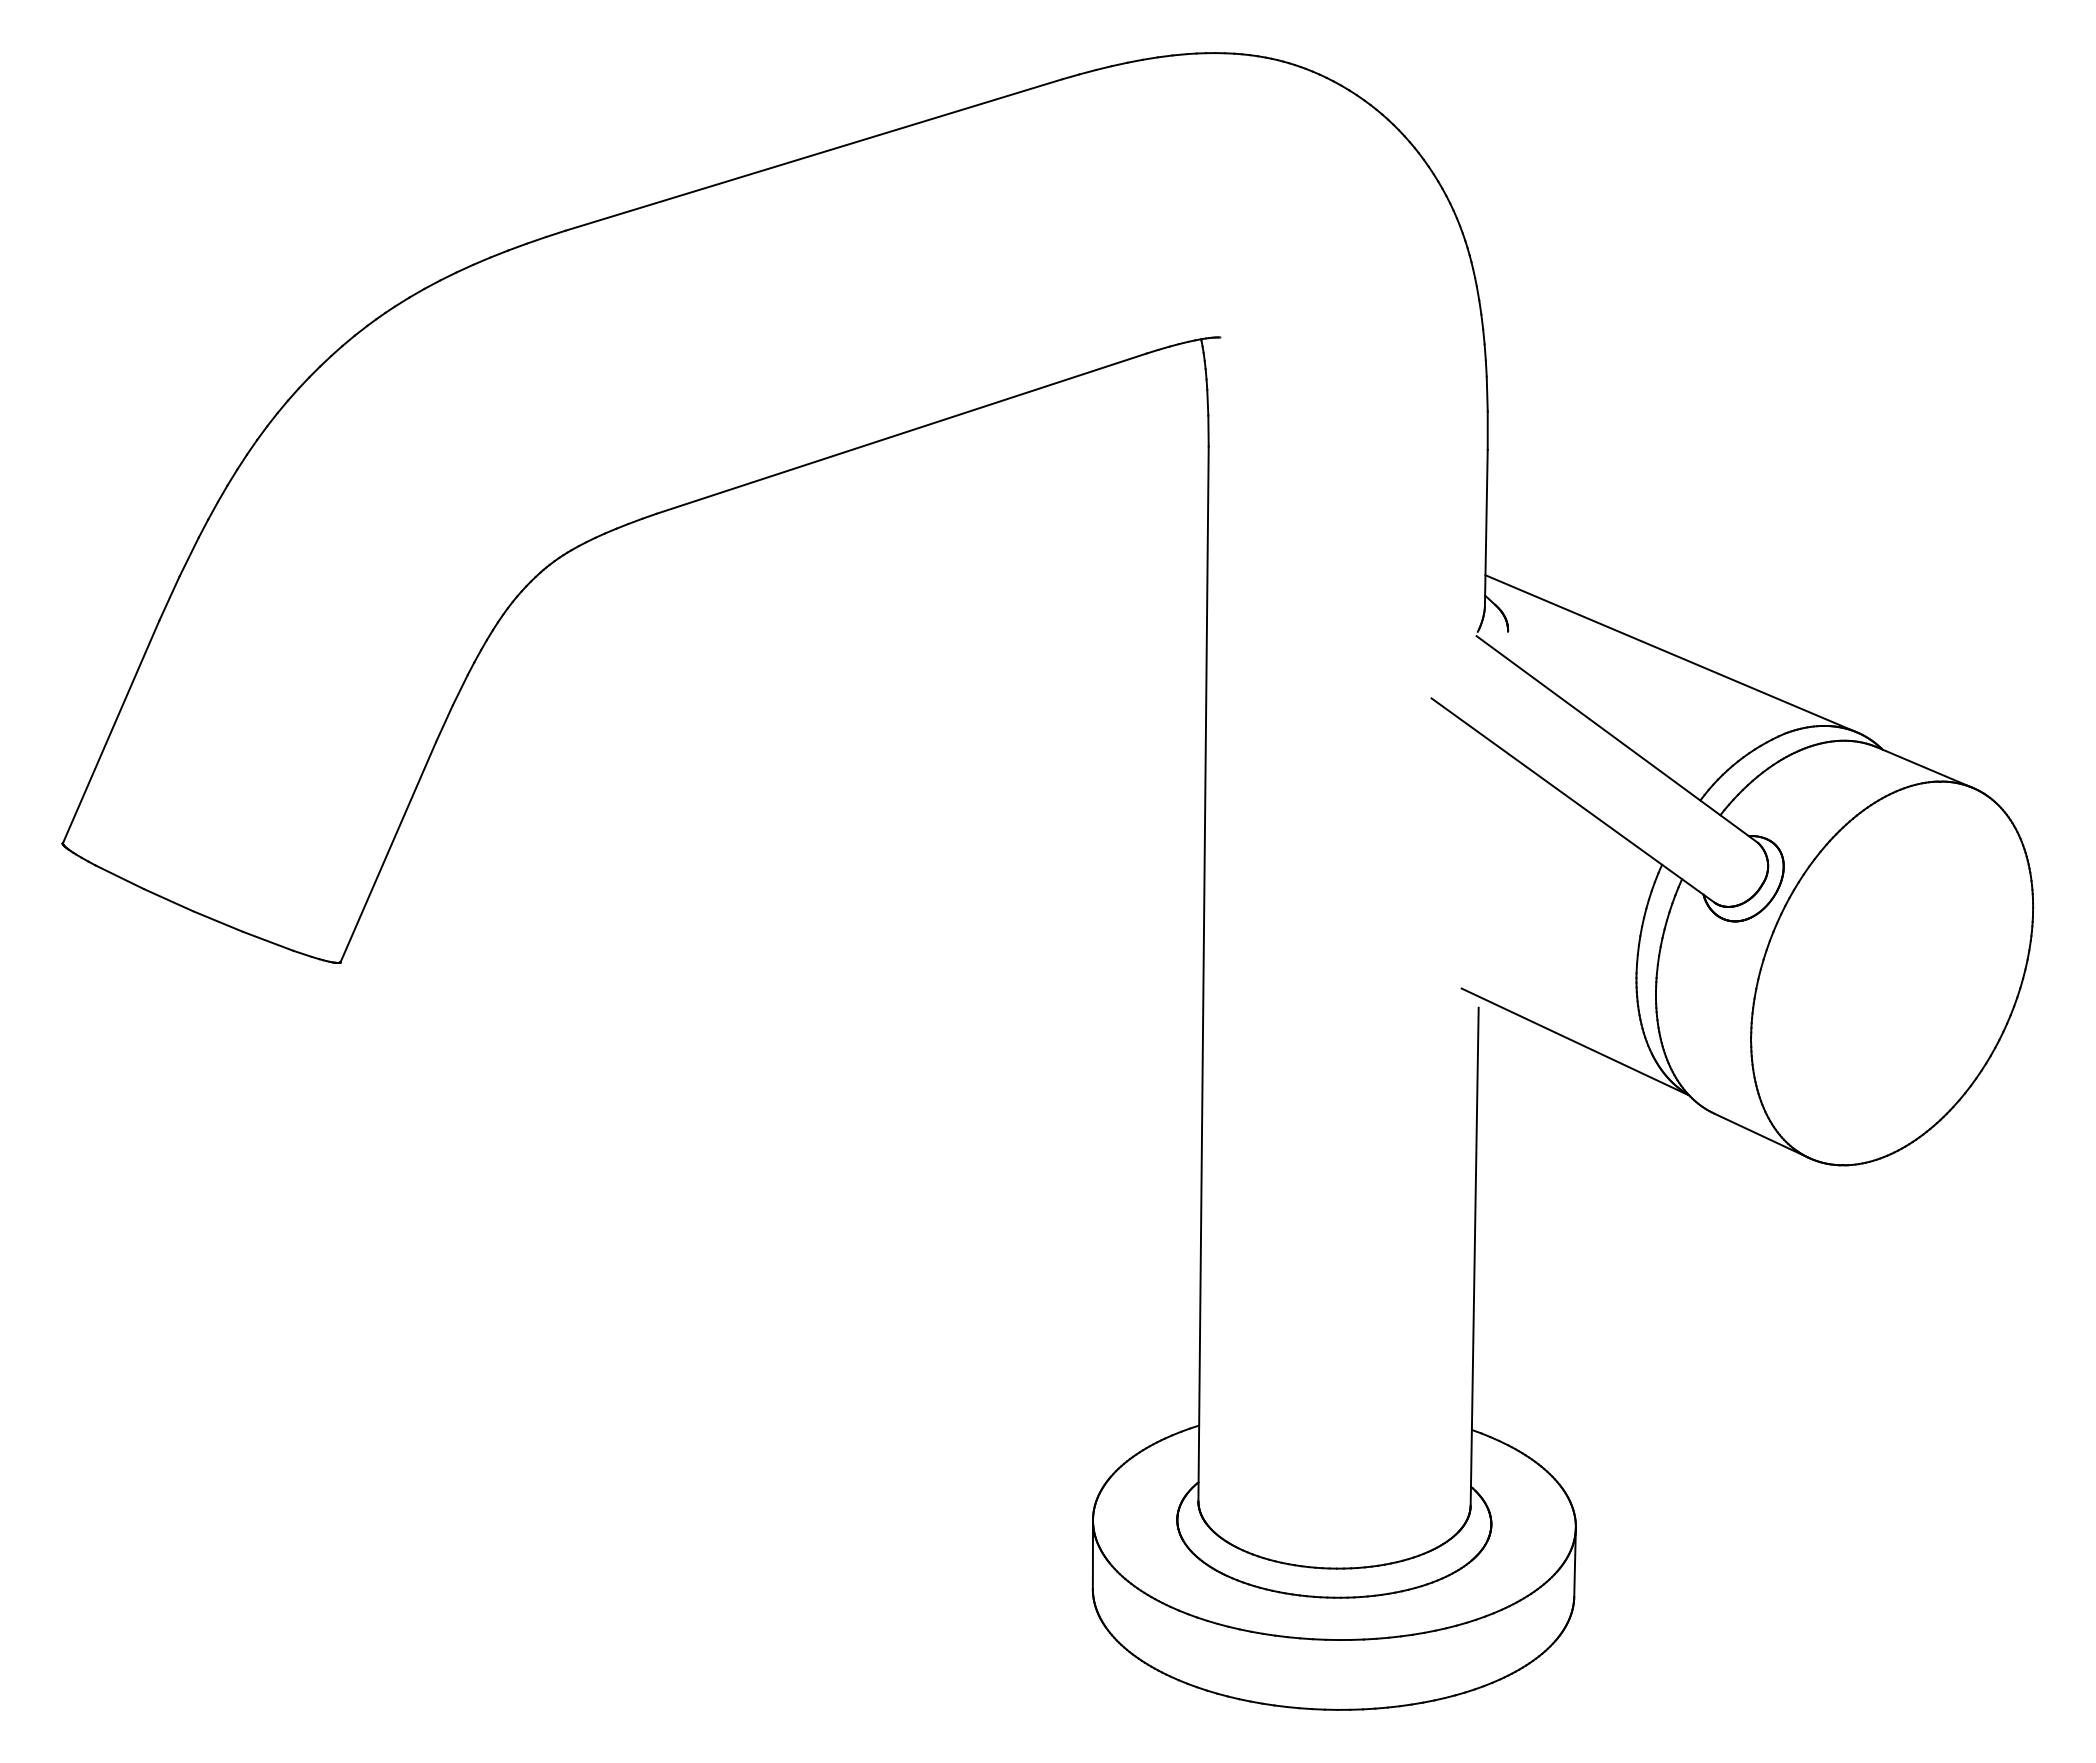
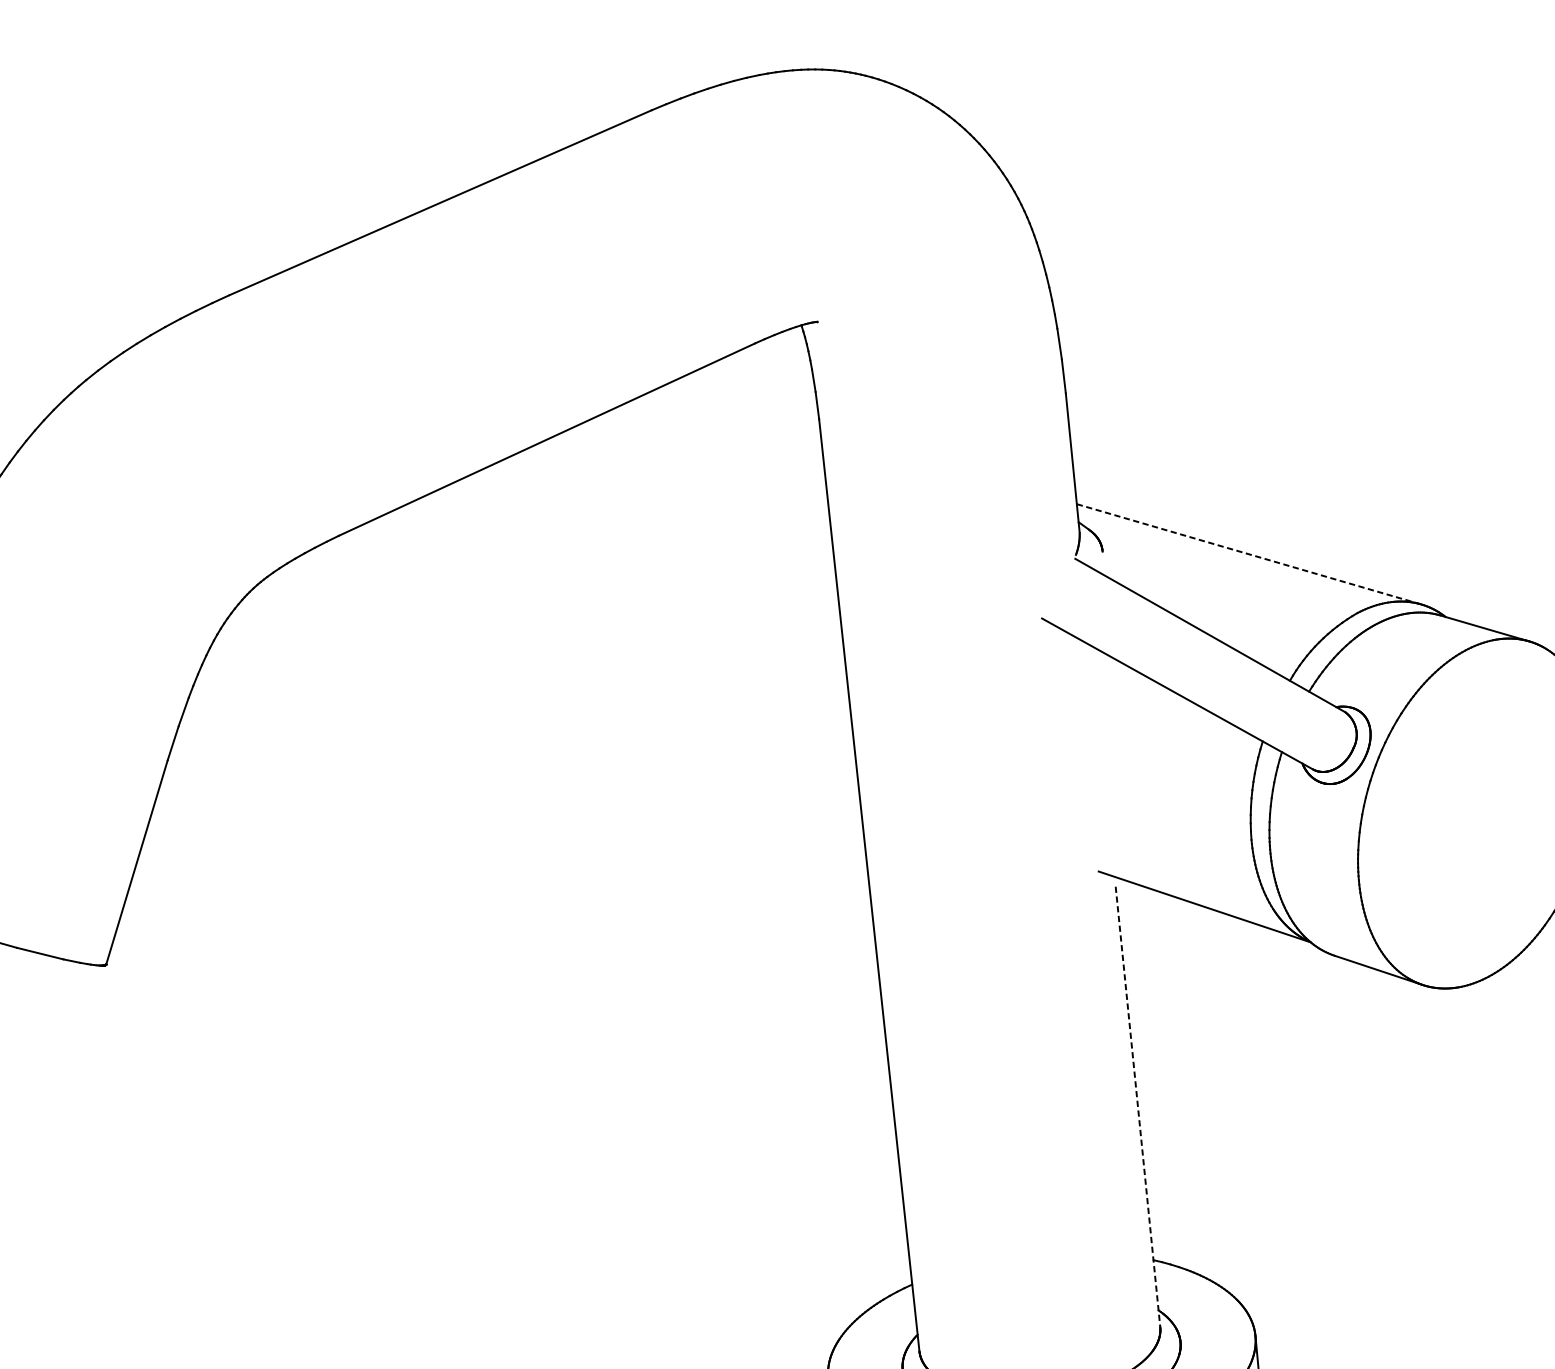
line: (1671, 653) -> (1249, 553), solid -> dashed
line: (1474, 1257) -> (1137, 1107), solid -> dashed

